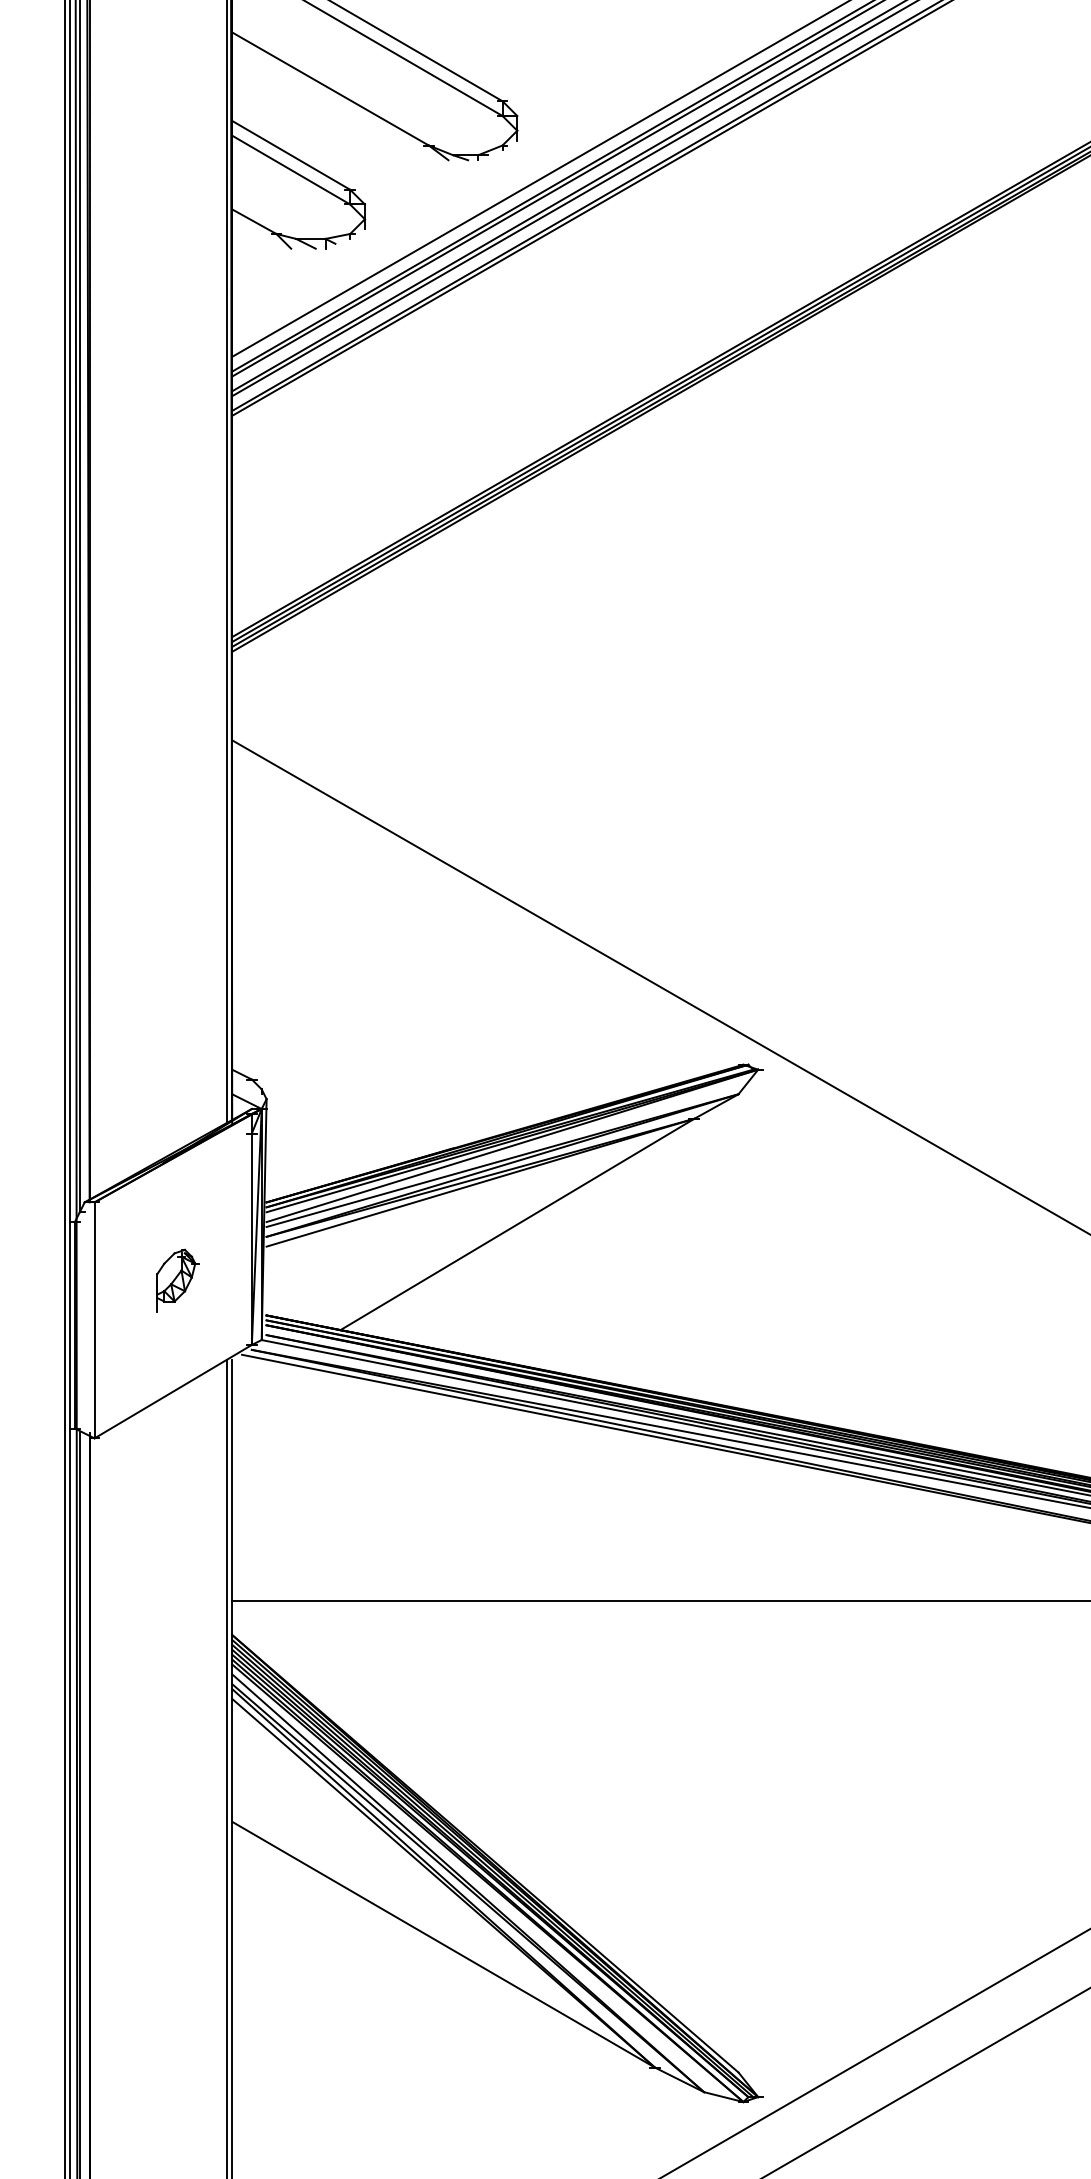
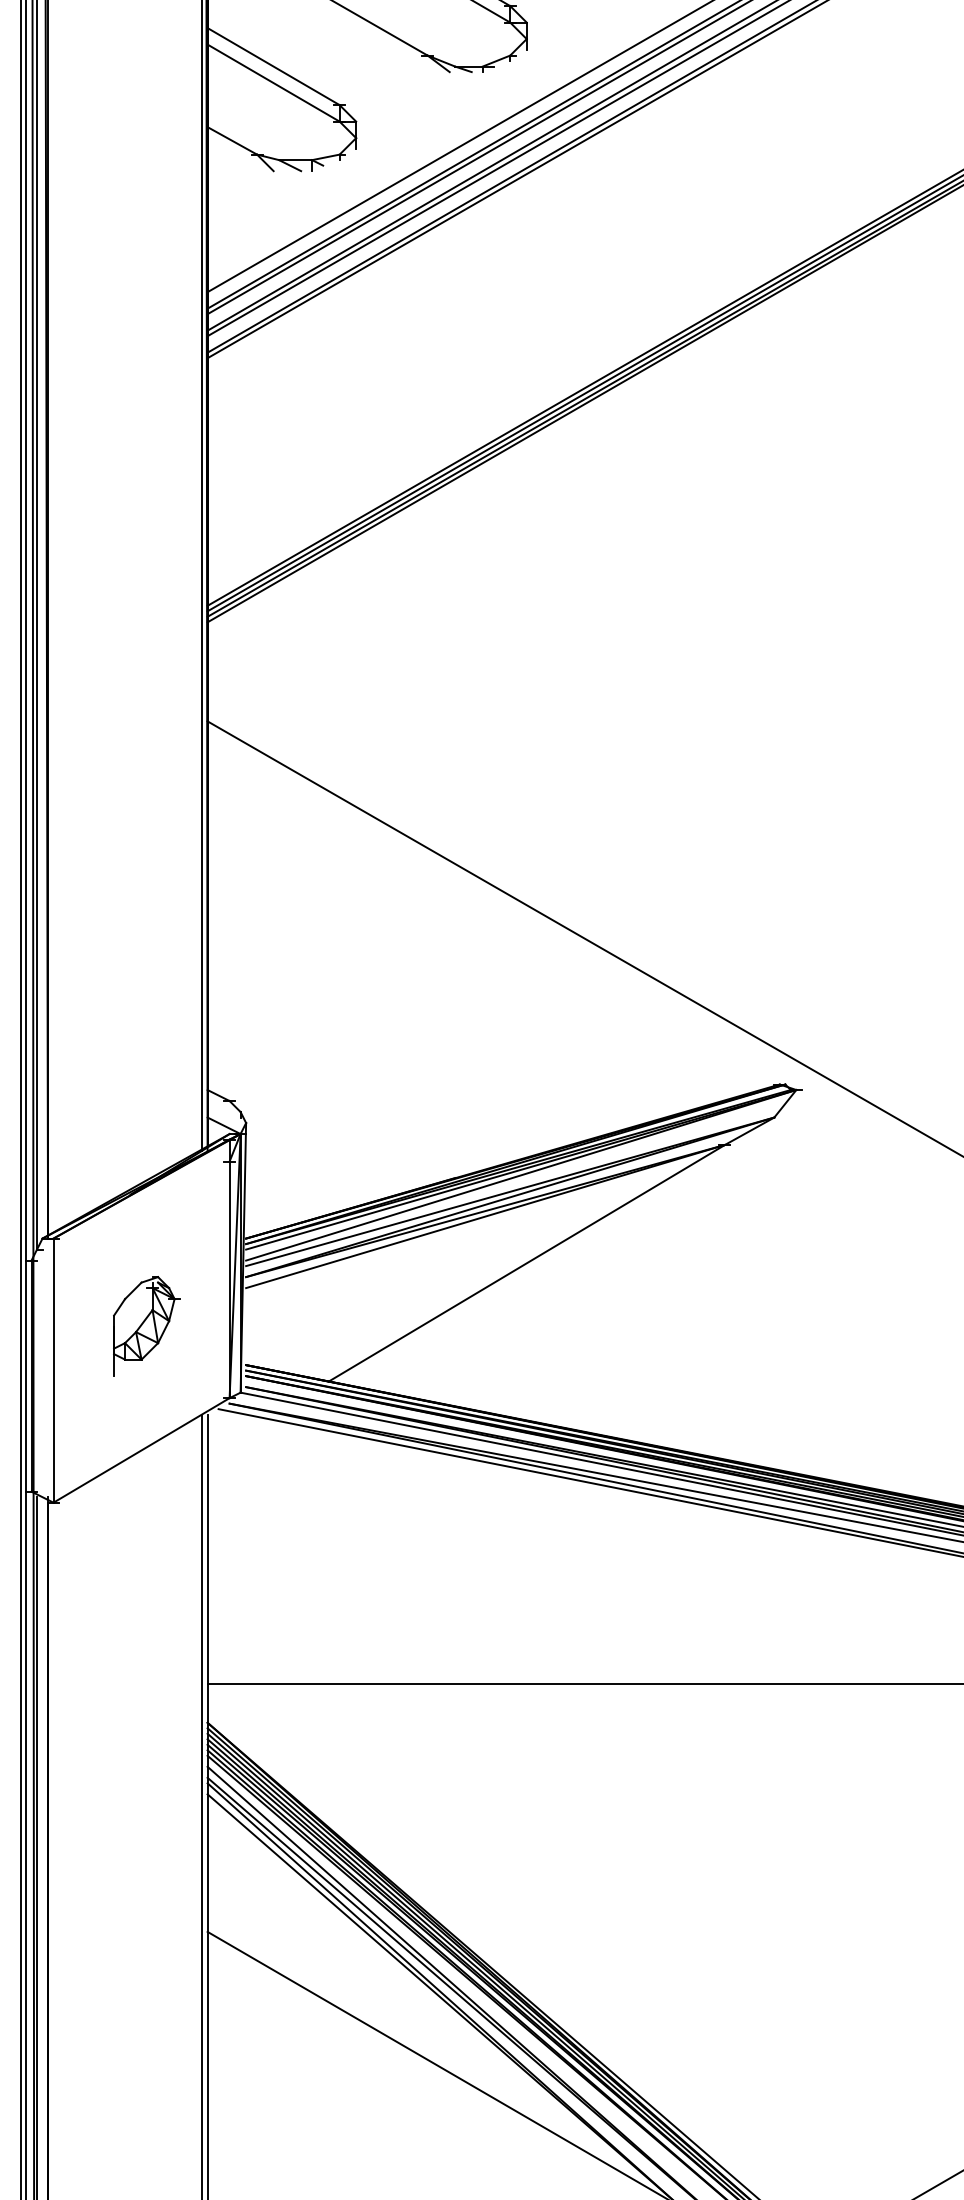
part: (177, 1280) -> (146, 1325), size x1.43

